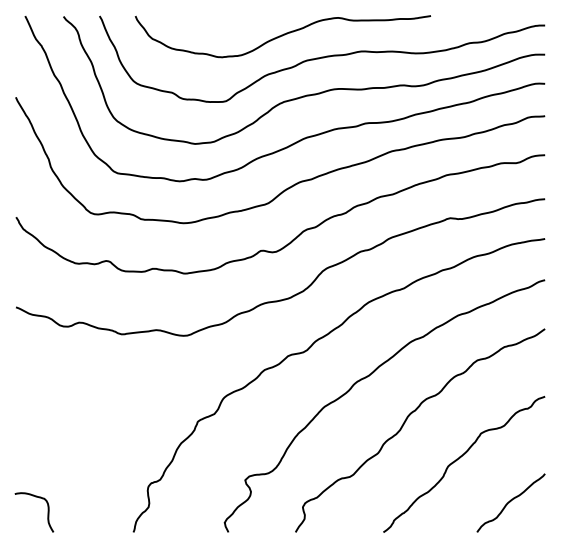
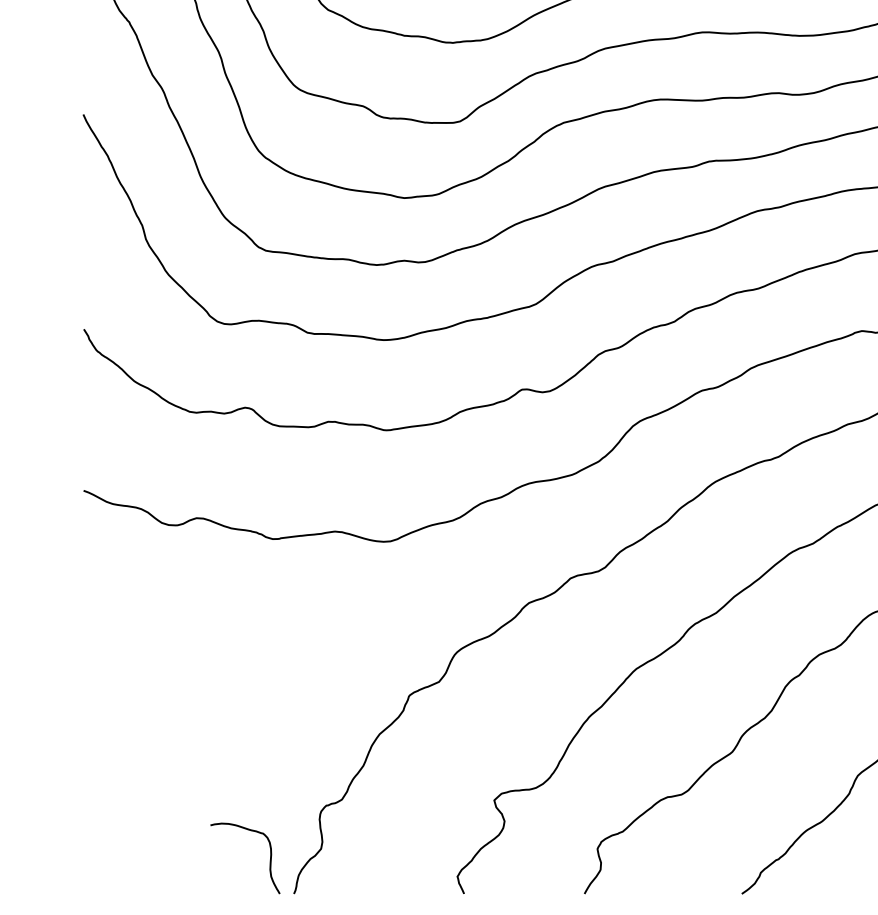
curve: (47, 512) -> (268, 858), moved

